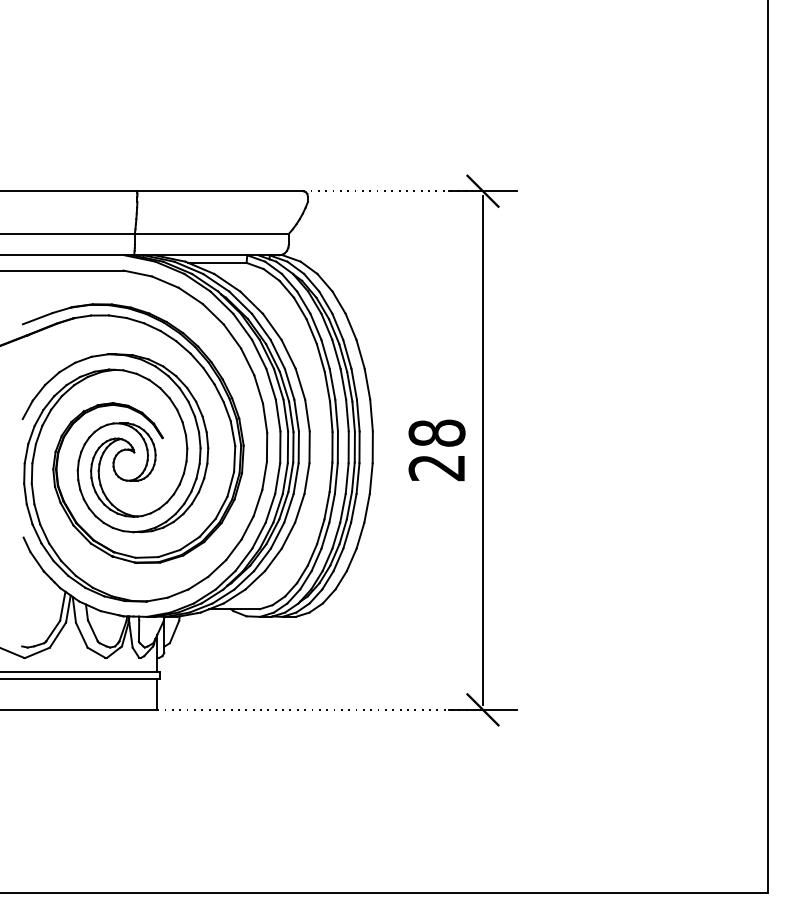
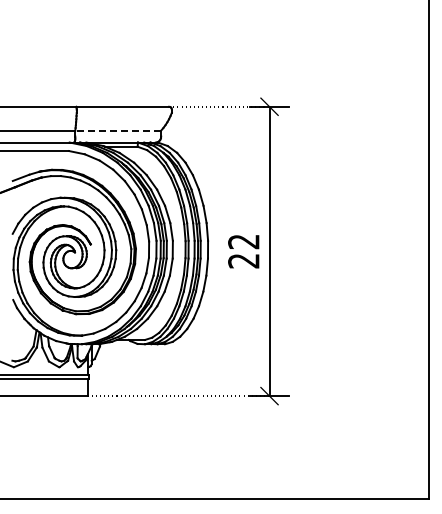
line: (212, 233) -> (118, 130), solid -> dashed
text: (436, 432) -> (243, 241), 28 -> 22

